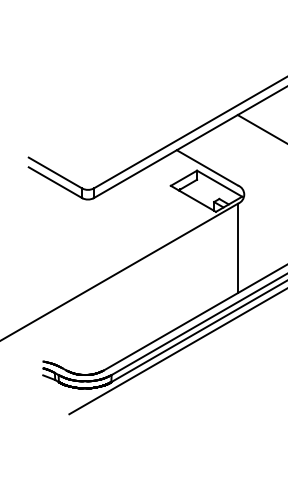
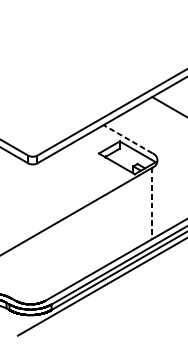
line: (206, 167) -> (127, 138), solid -> dashed
line: (237, 248) -> (152, 203), solid -> dashed

